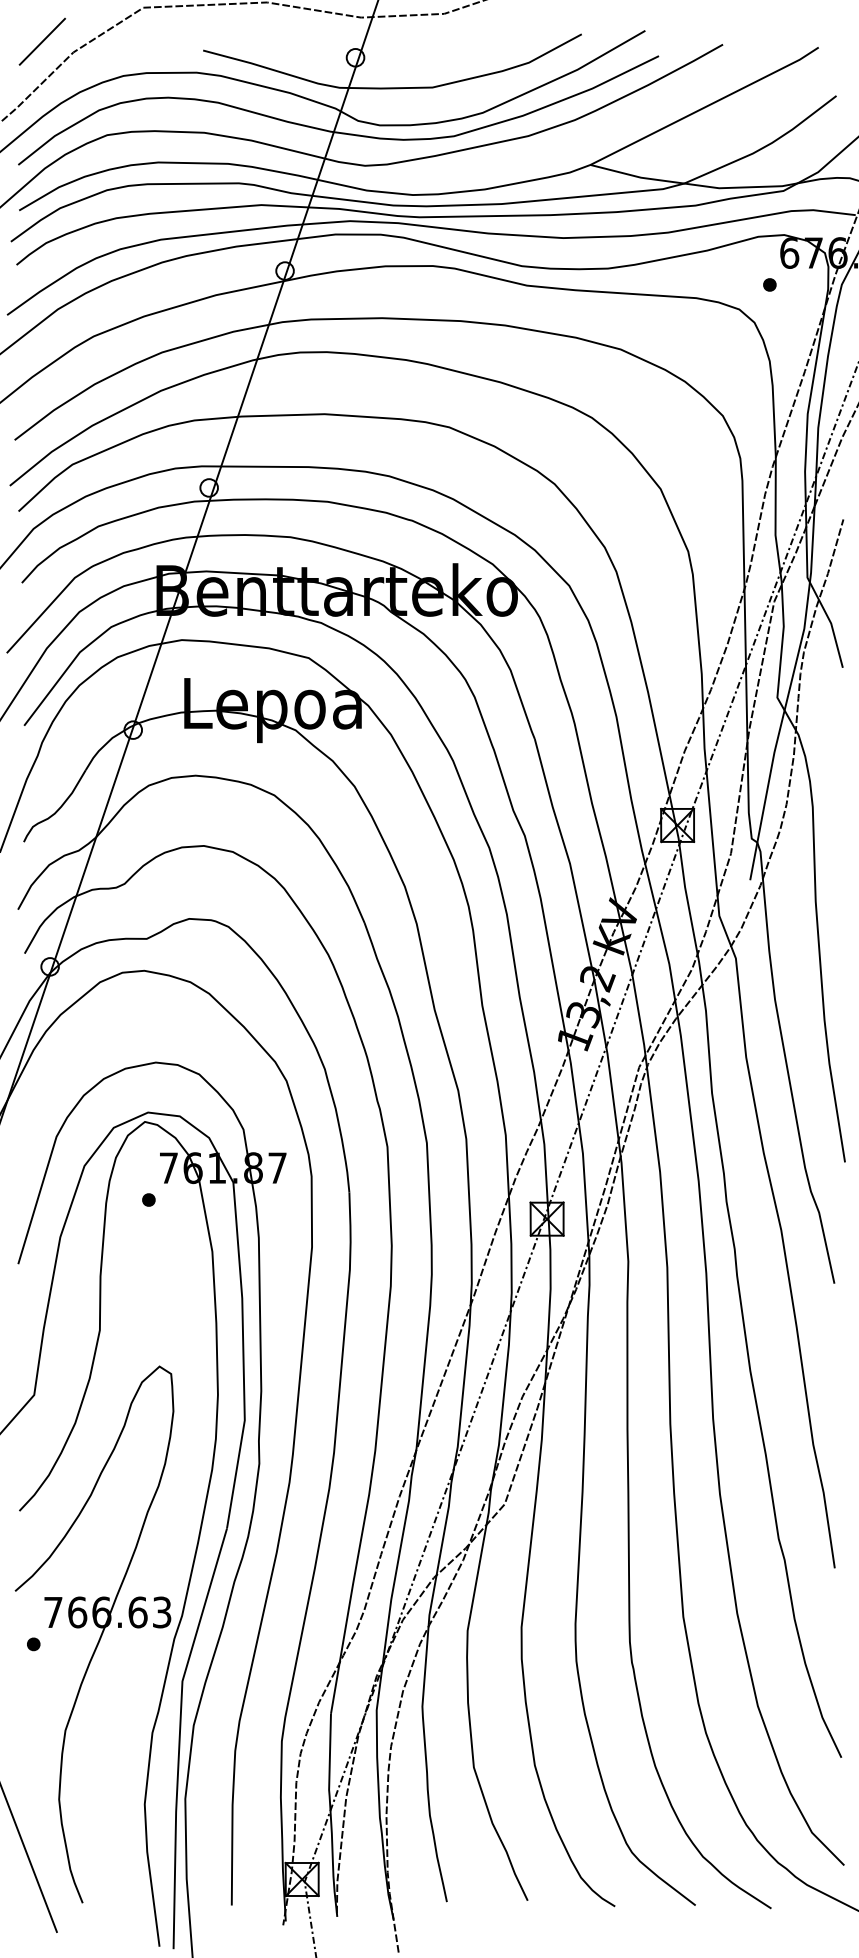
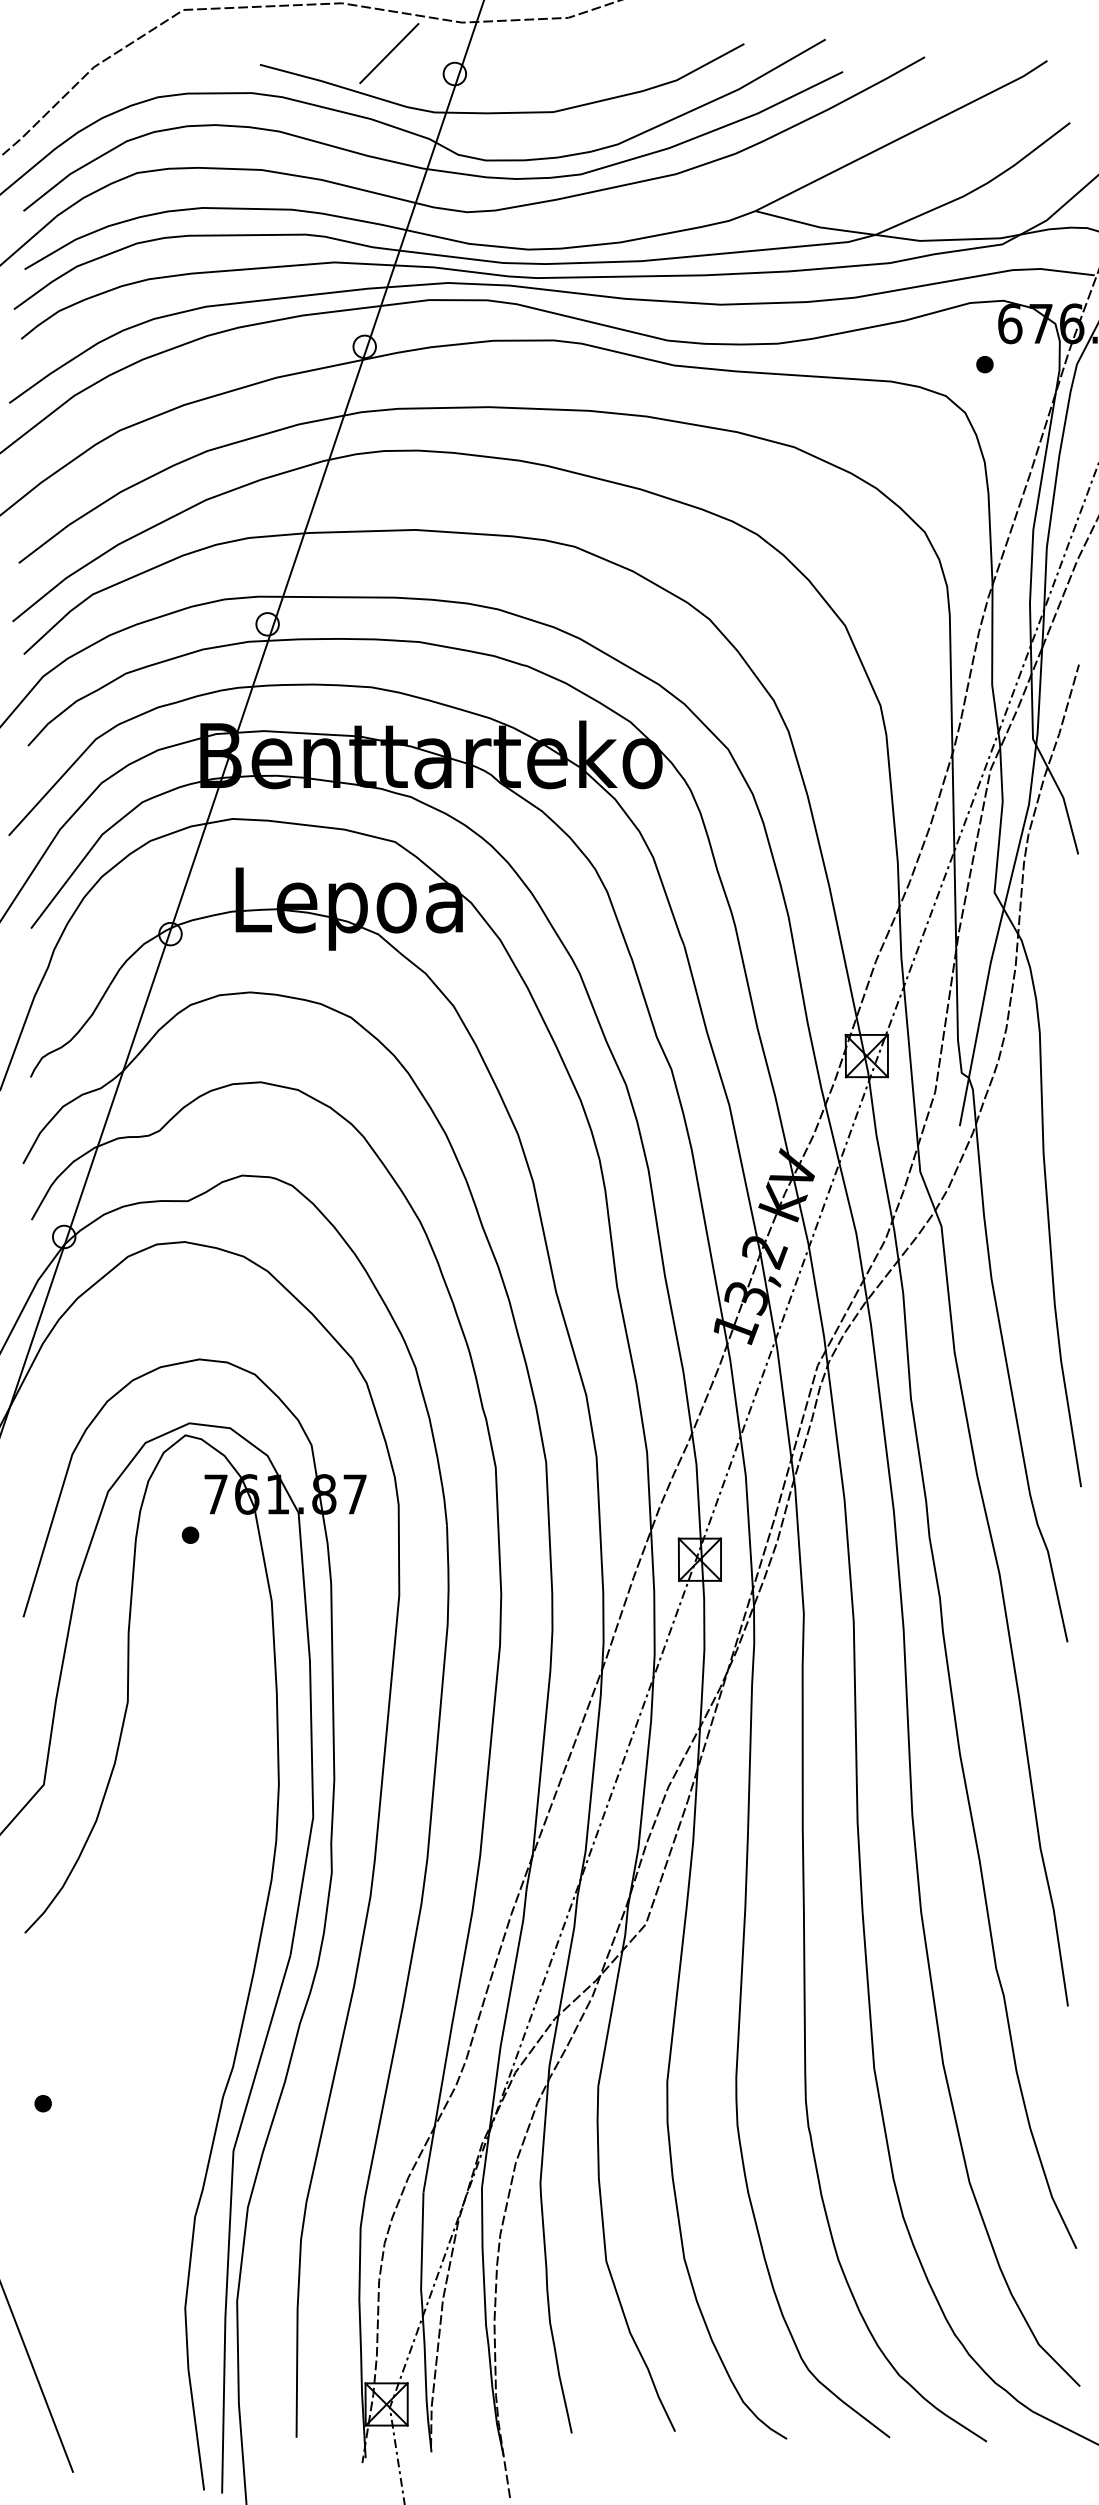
line: (42, 41) -> (389, 53), moved
part: (100, 1635) -> (128, 2092), removed

